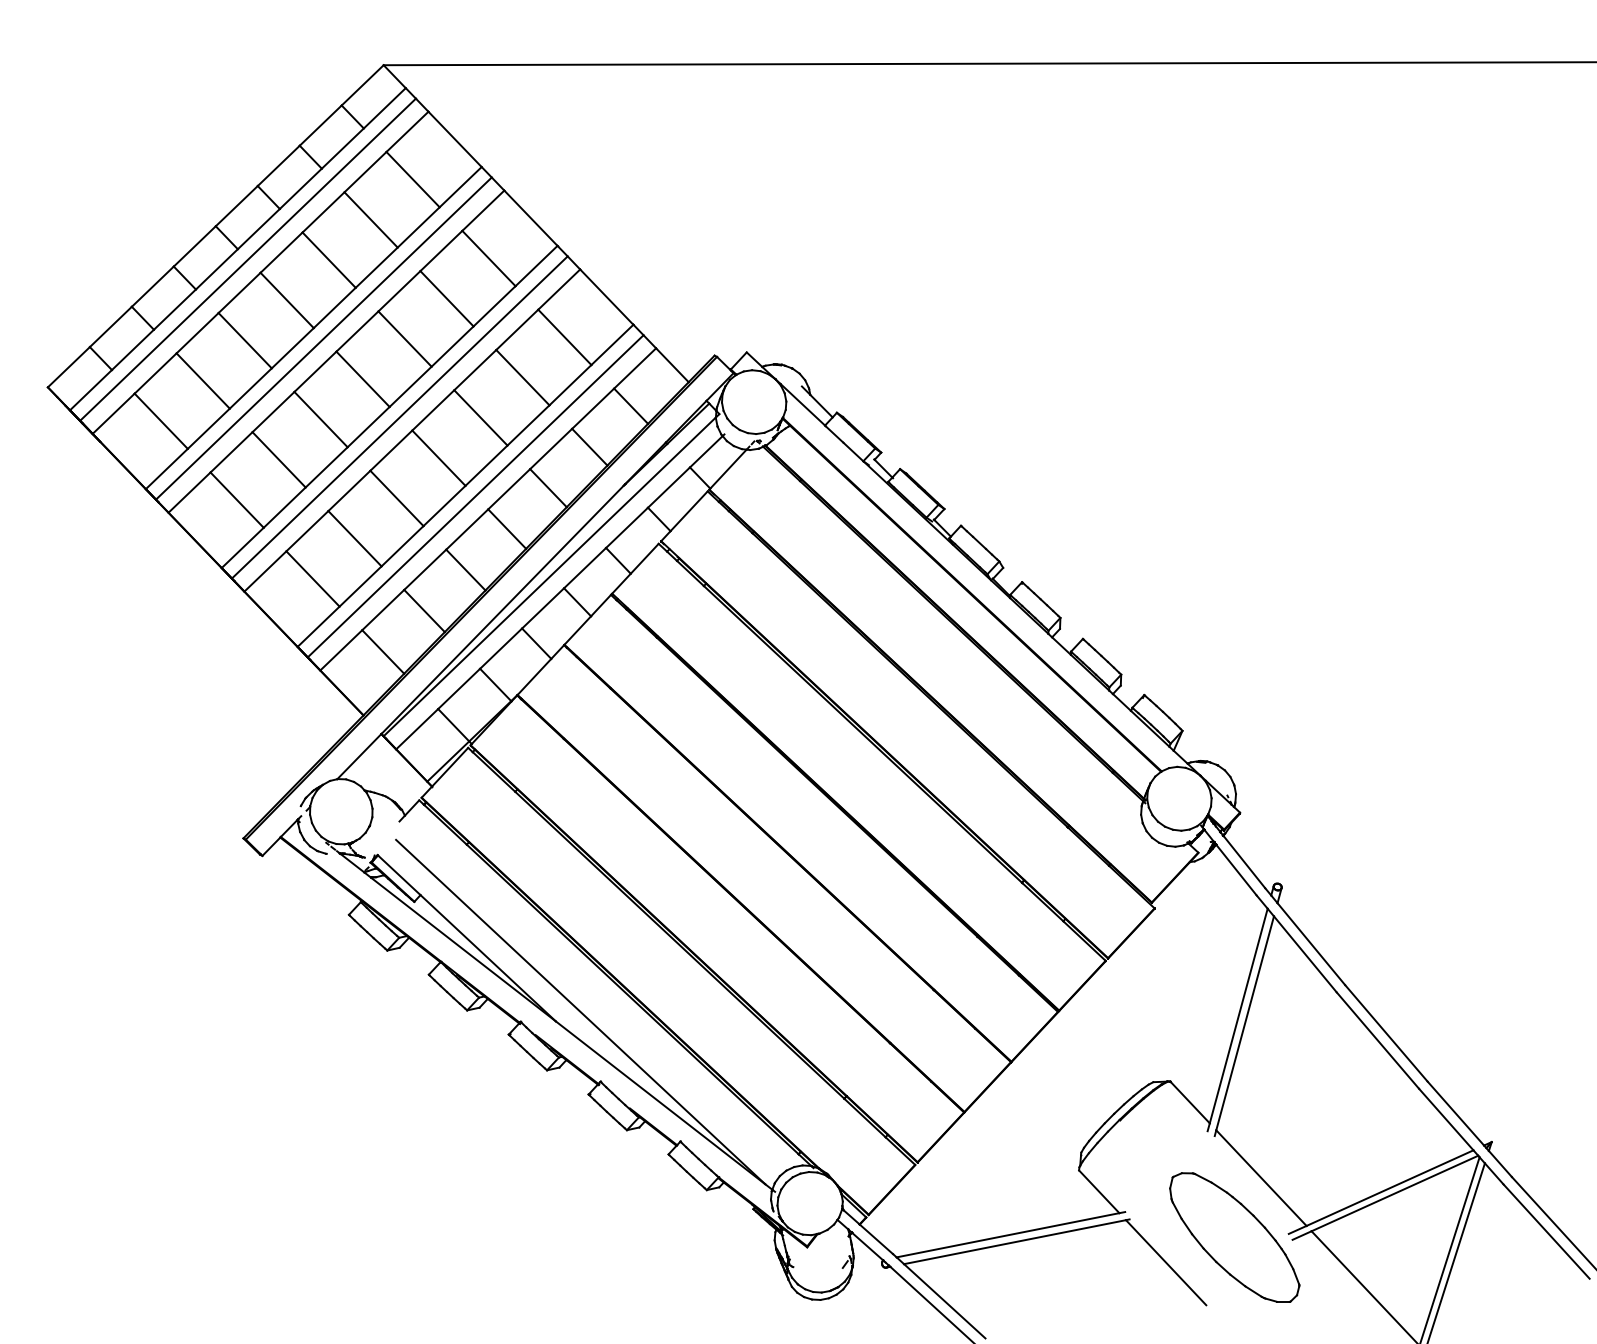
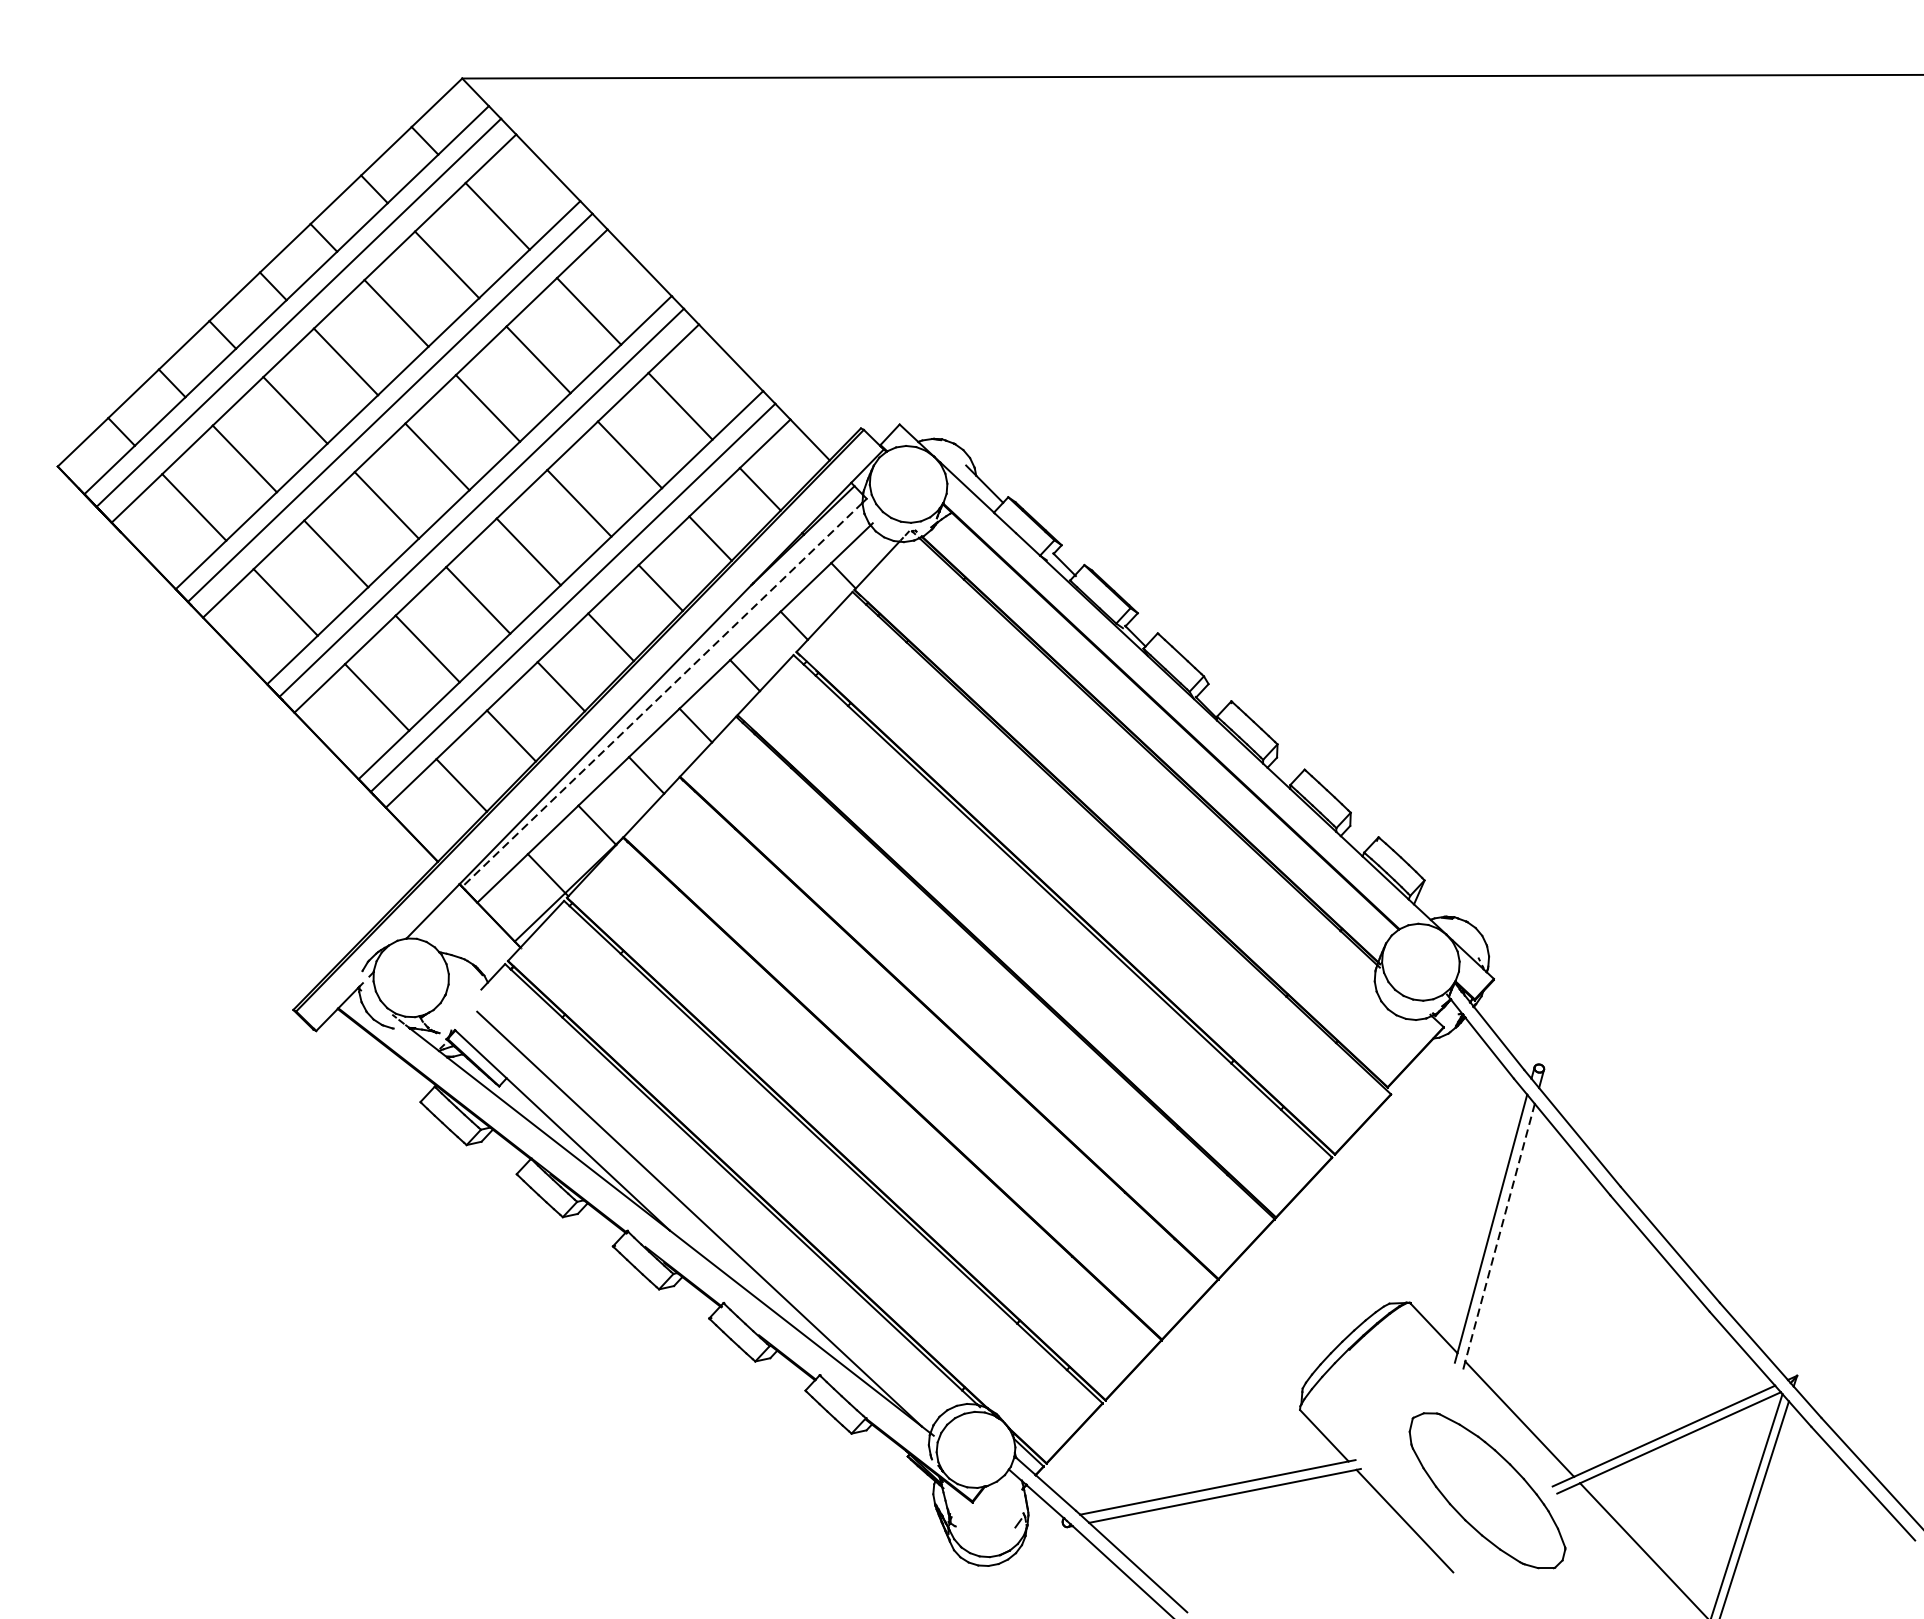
line: (549, 577) -> (662, 695), solid -> dashed
line: (1245, 1023) -> (1500, 1232), solid -> dashed

